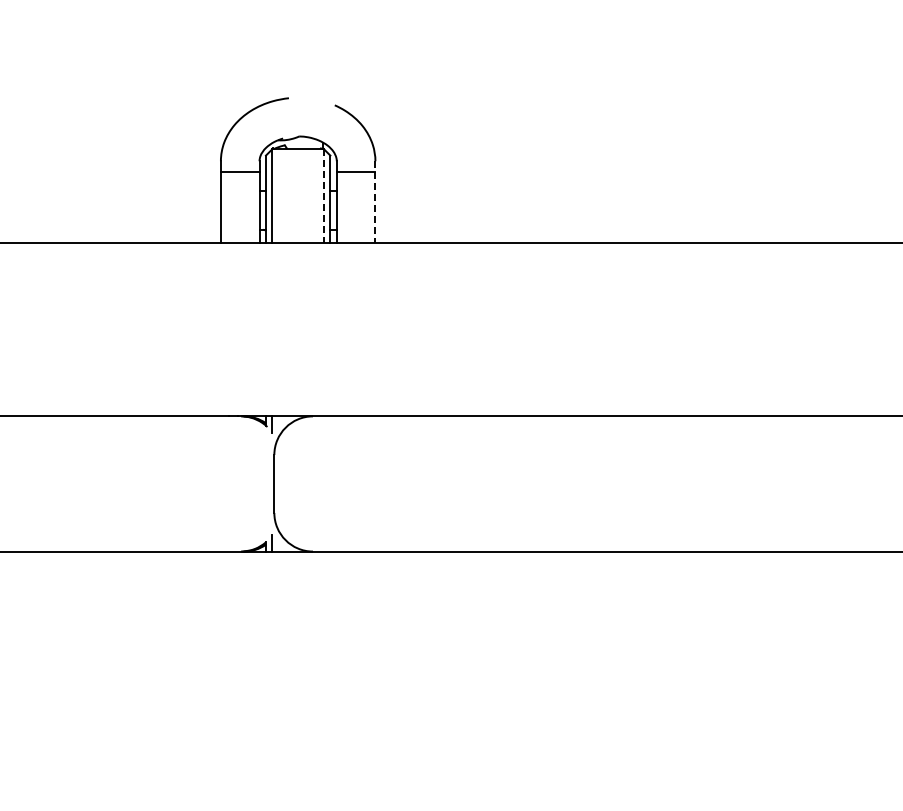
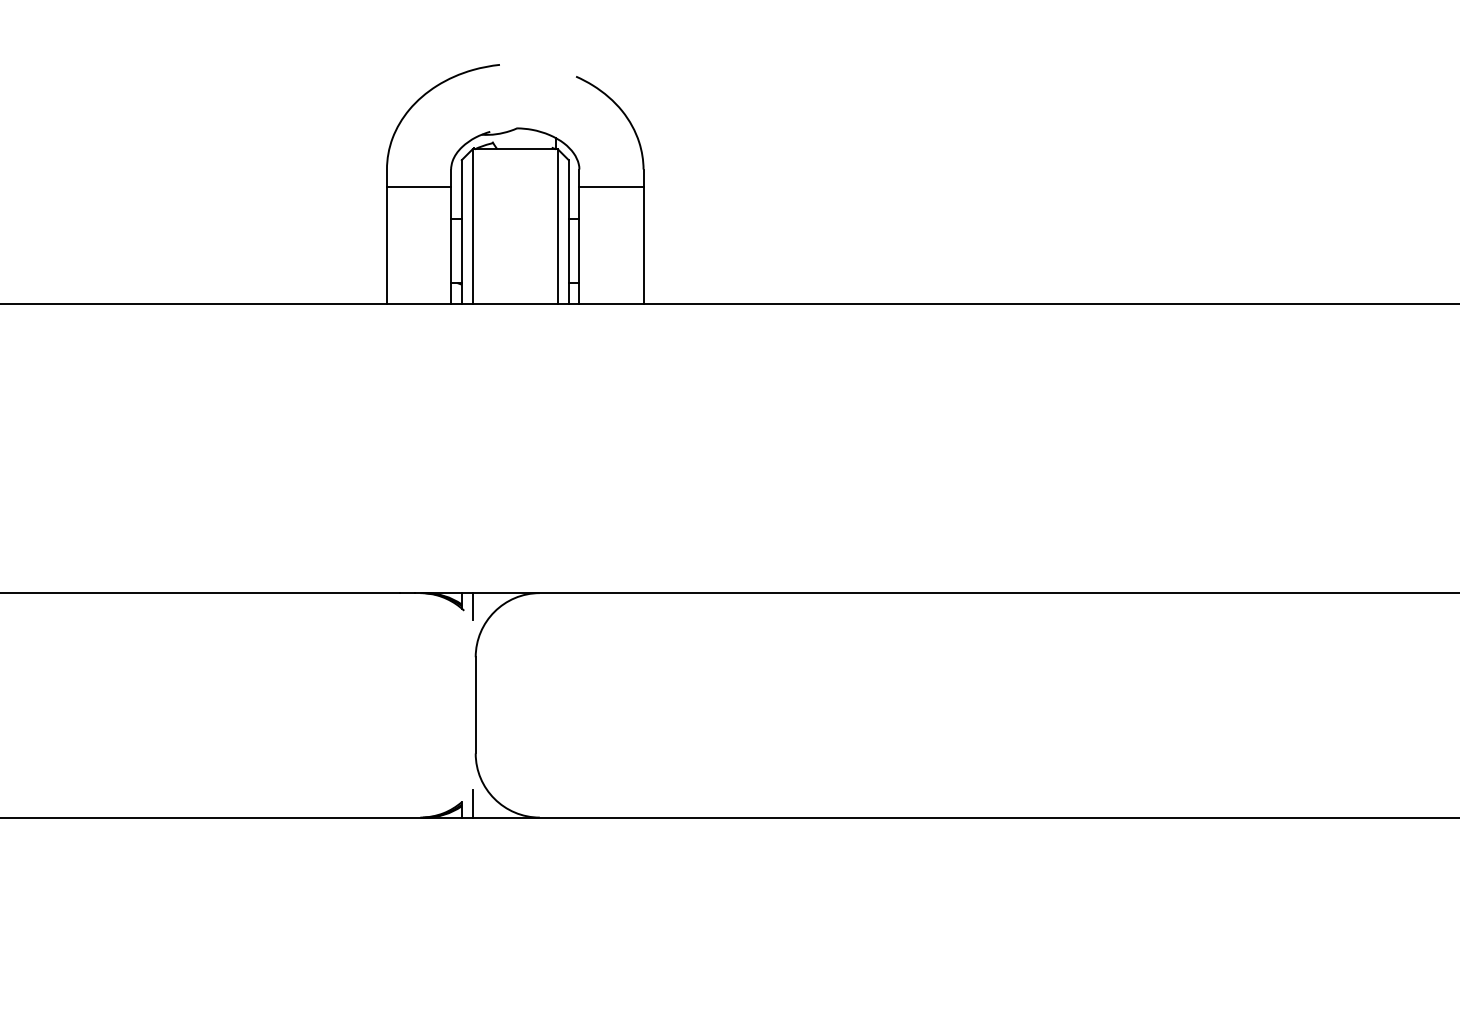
line: (323, 195) -> (557, 226), dashed -> solid
line: (375, 201) -> (643, 236), dashed -> solid

